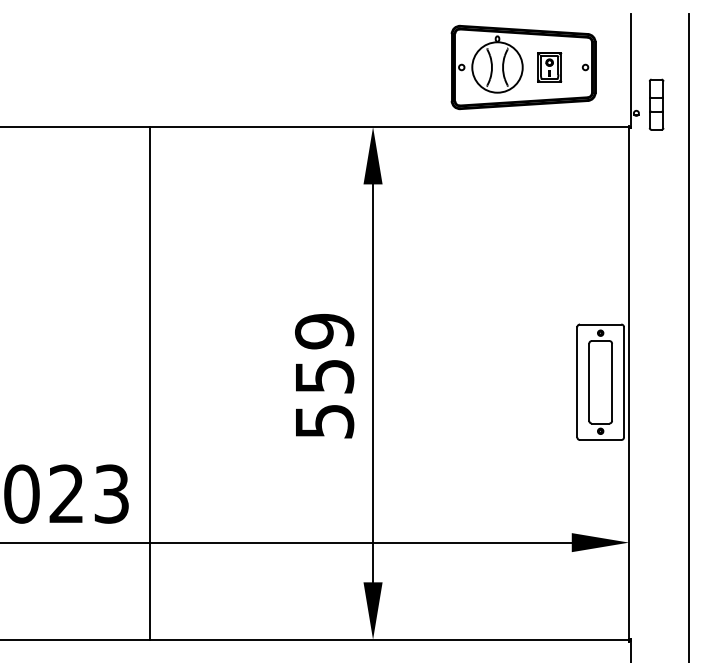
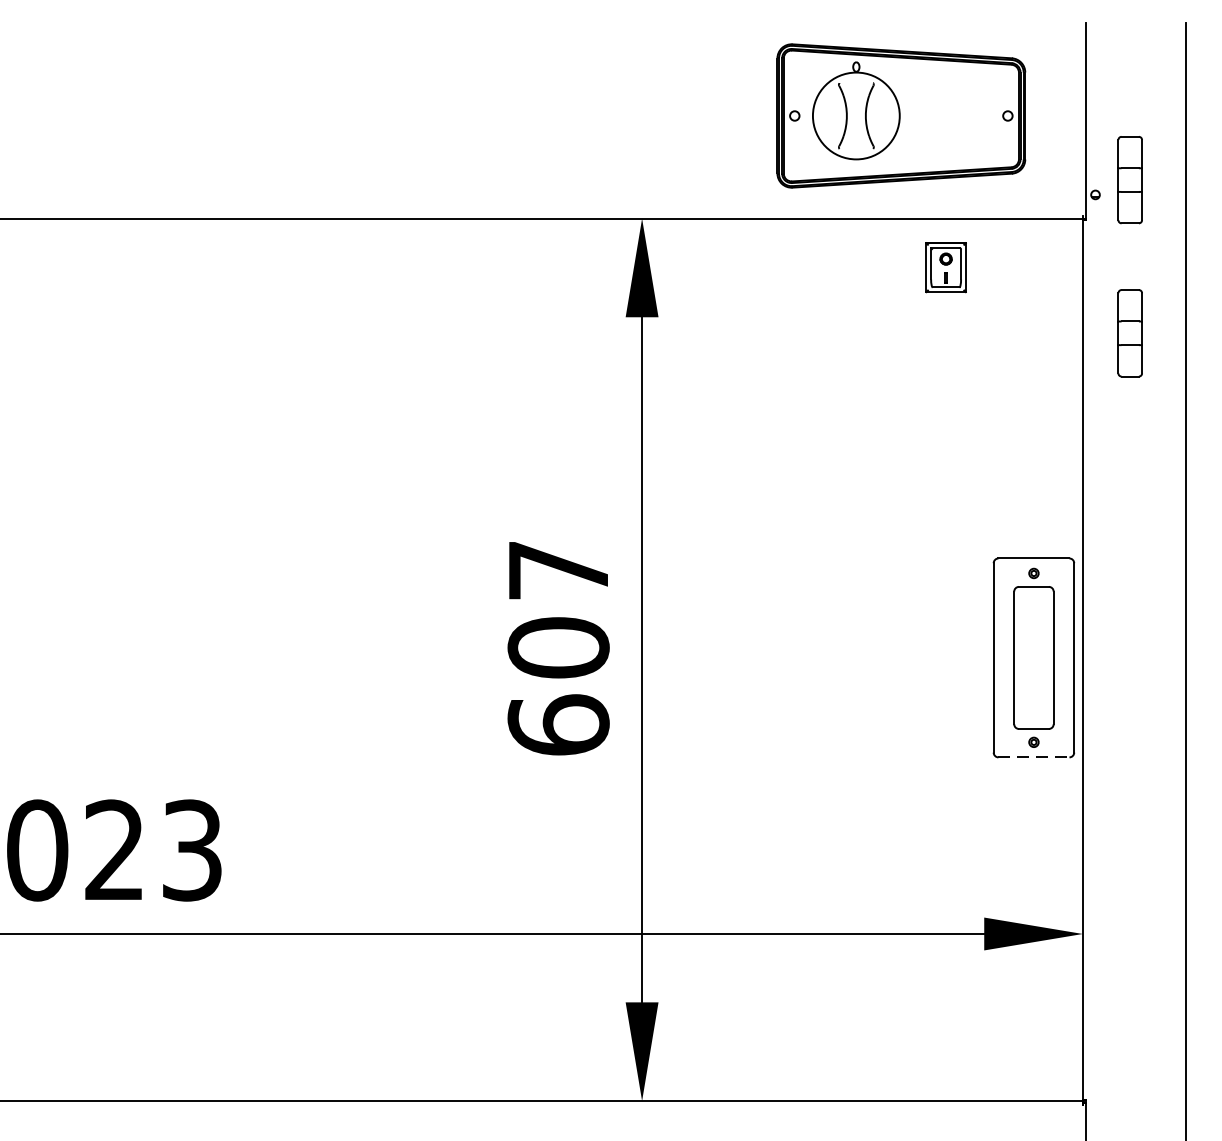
part: (549, 67) -> (945, 267), moved
part: (656, 193) -> (1130, 332), added
text: (324, 376) -> (558, 647), 559 -> 607
line: (150, 383) -> (258, 660), removed
line: (600, 440) -> (1033, 758), solid -> dashed

